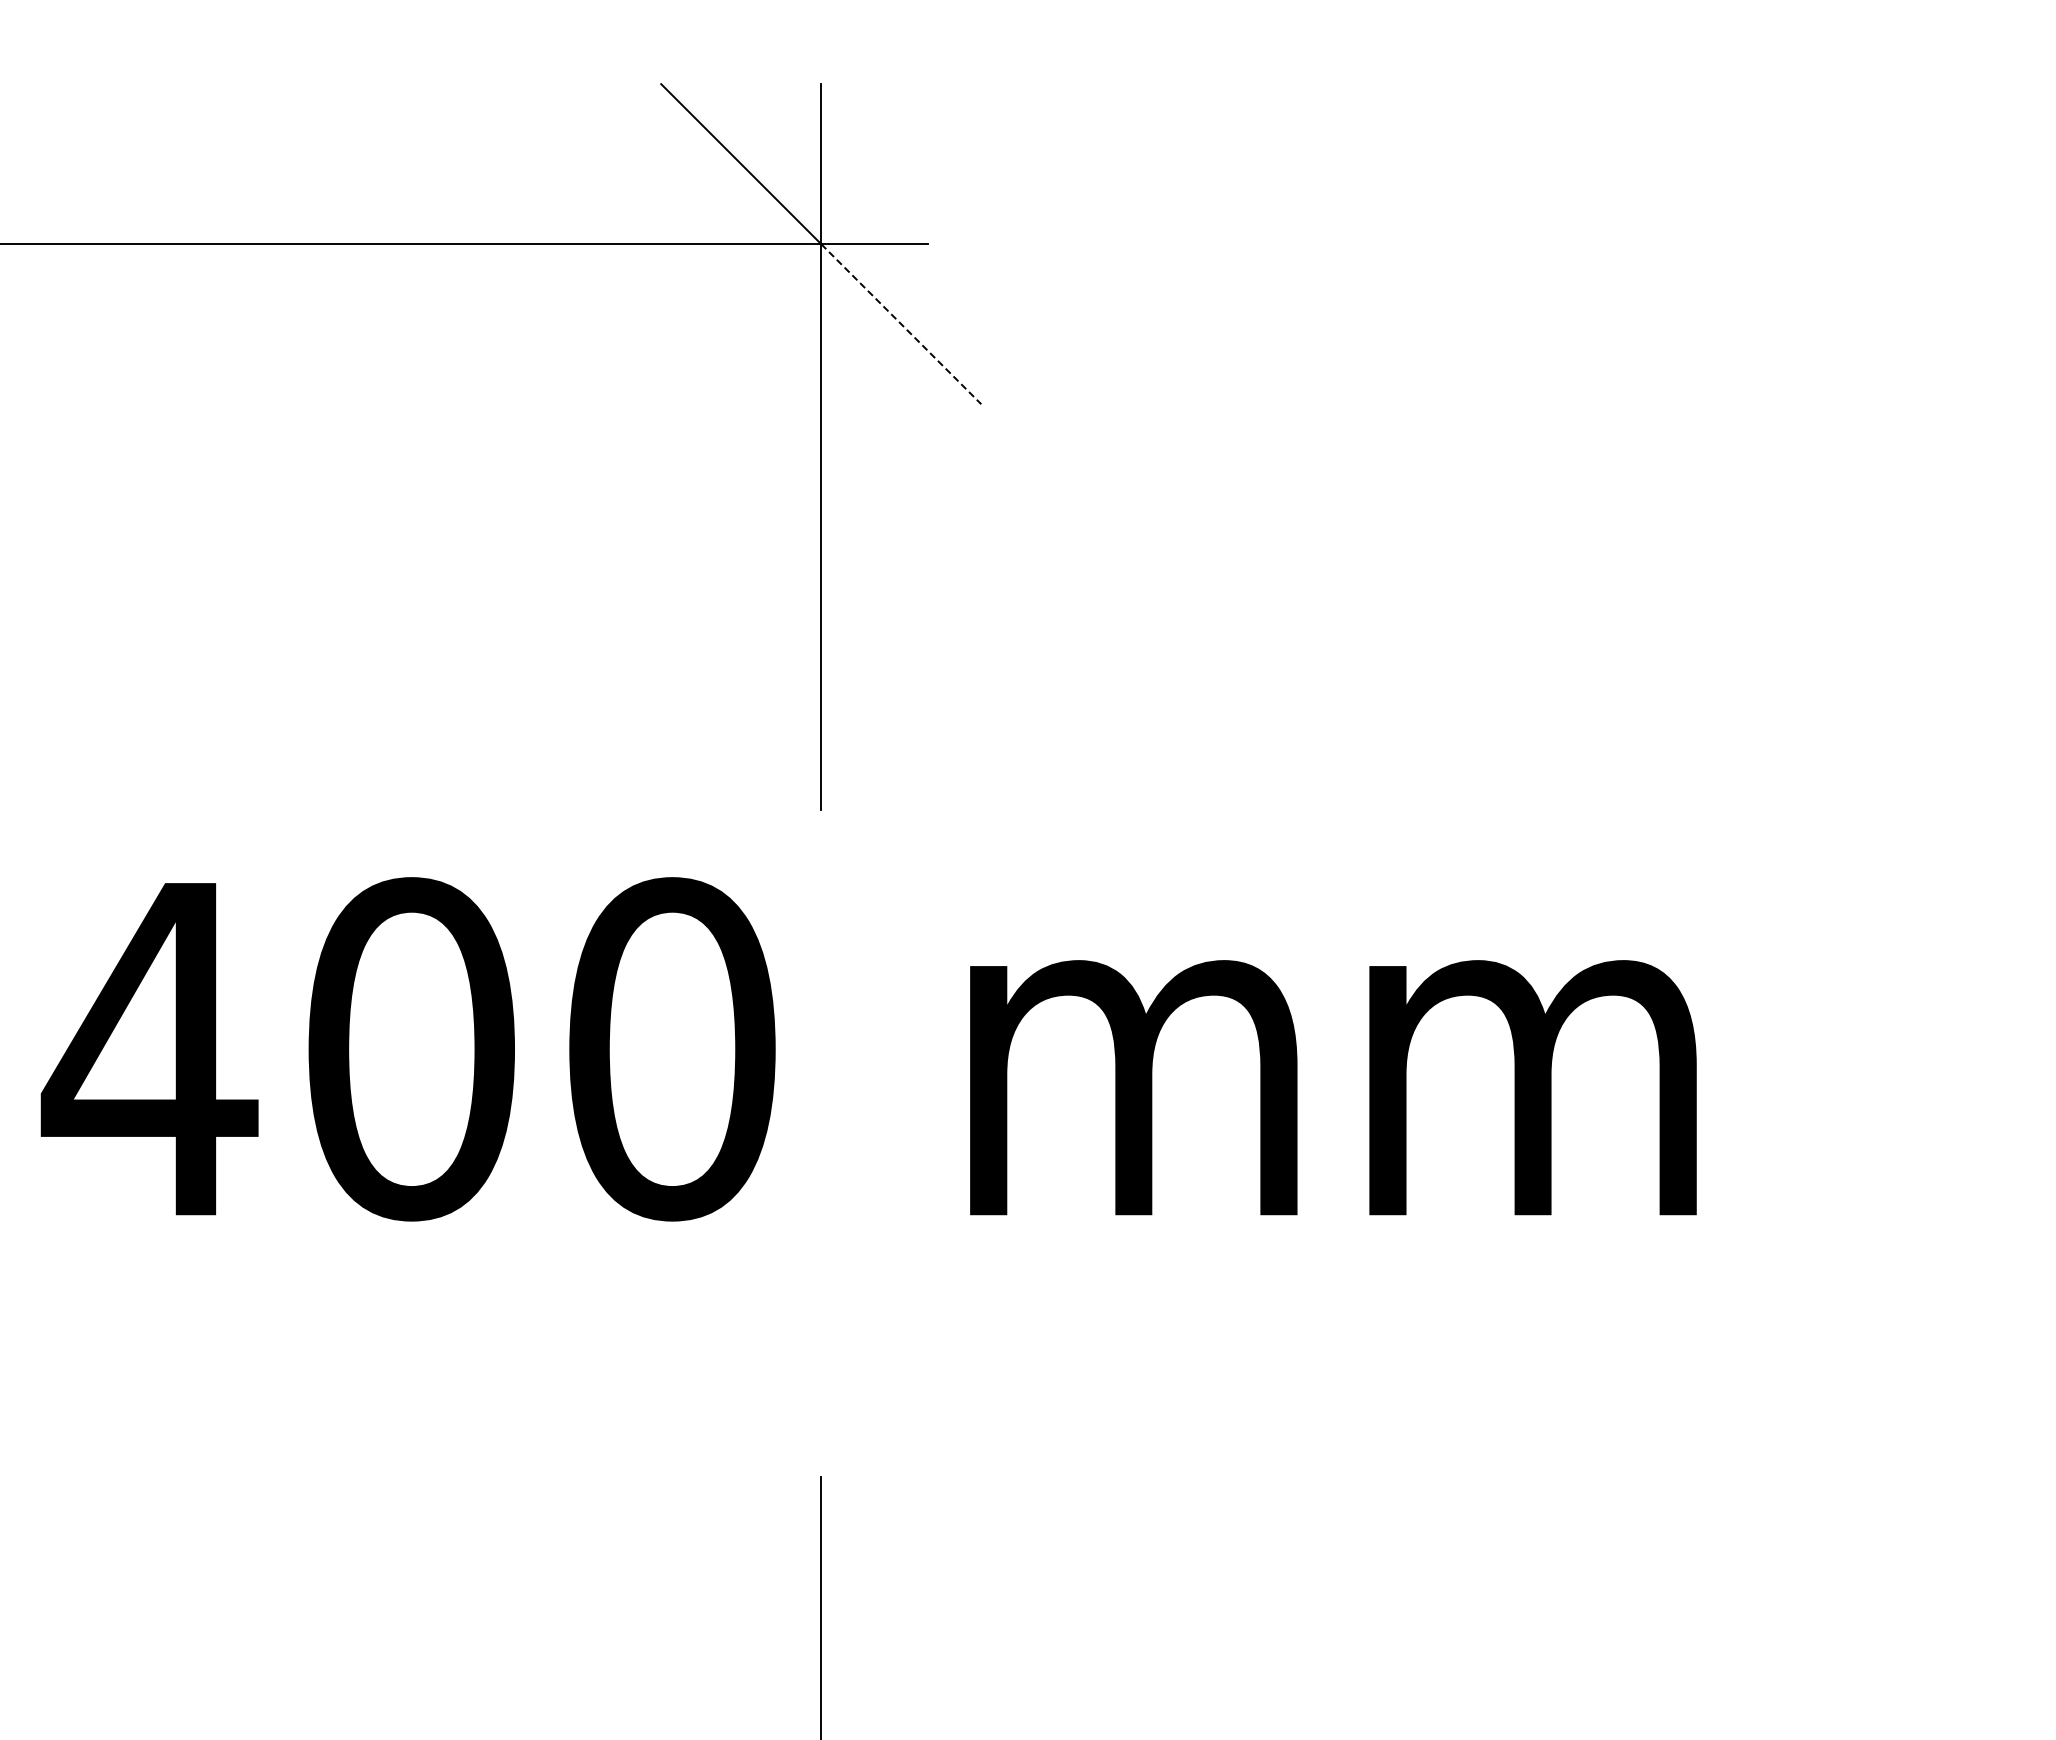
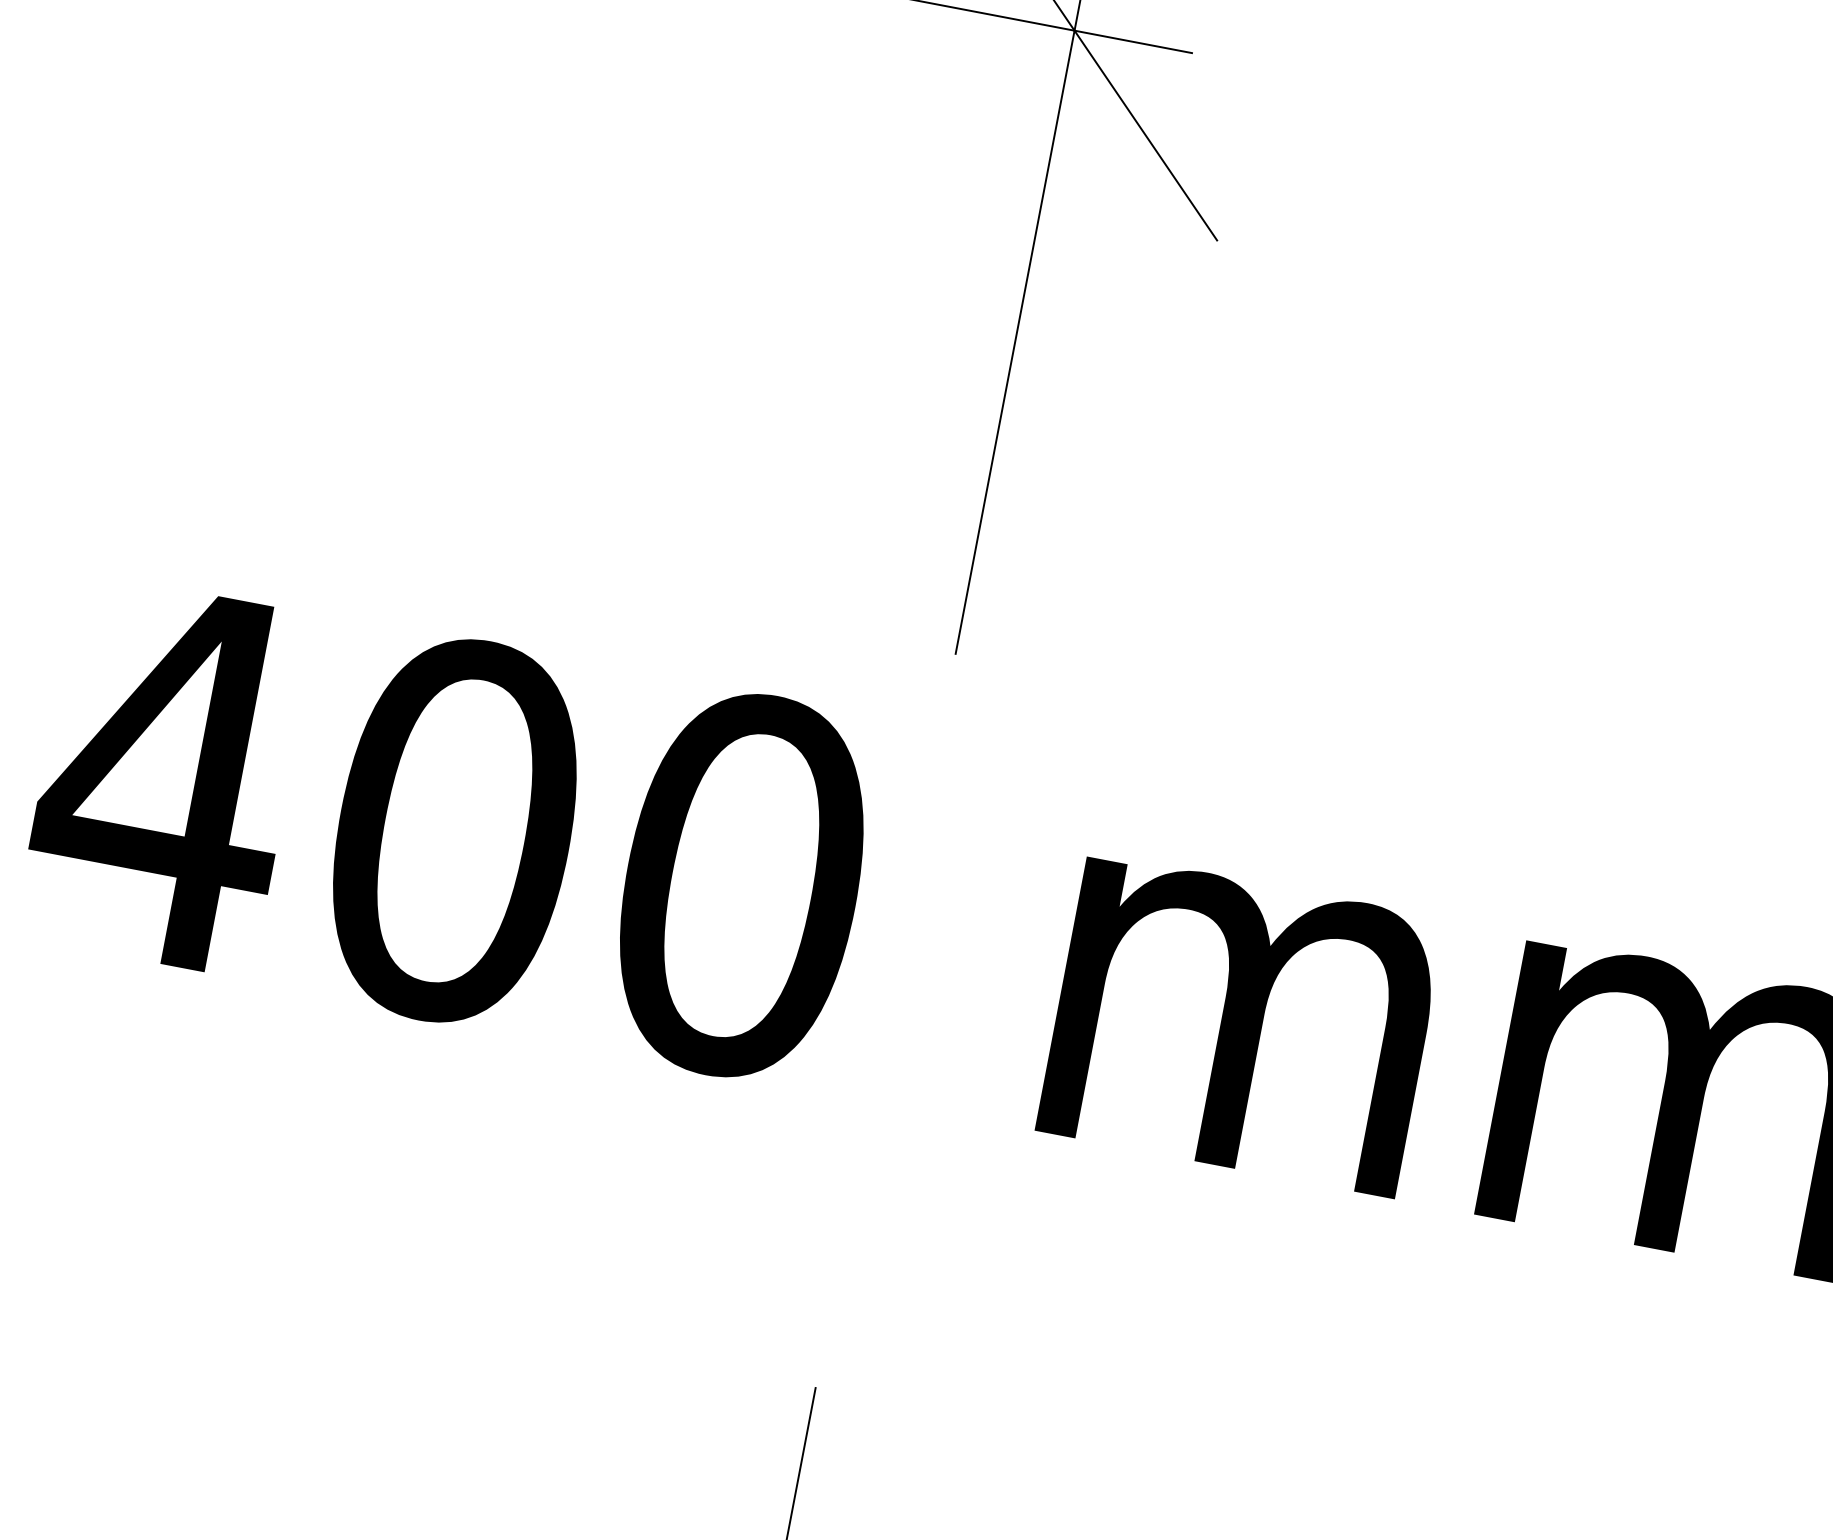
line: (901, 324) -> (1146, 135), dashed -> solid

